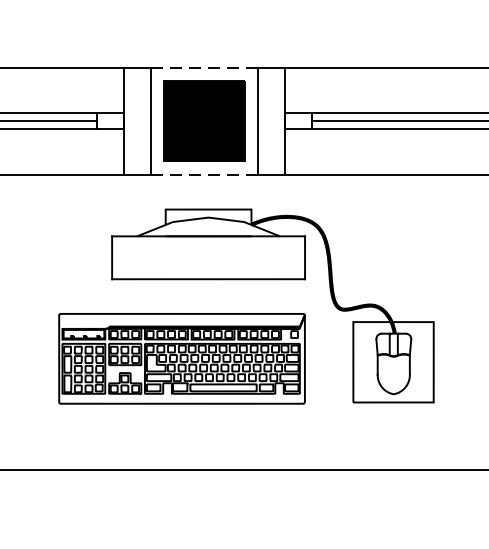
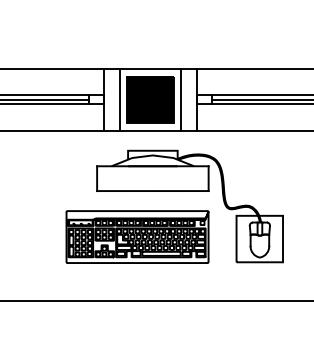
line: (204, 67) -> (150, 68), dashed -> solid
line: (204, 174) -> (150, 130), dashed -> solid

